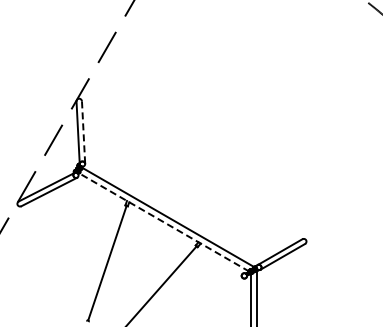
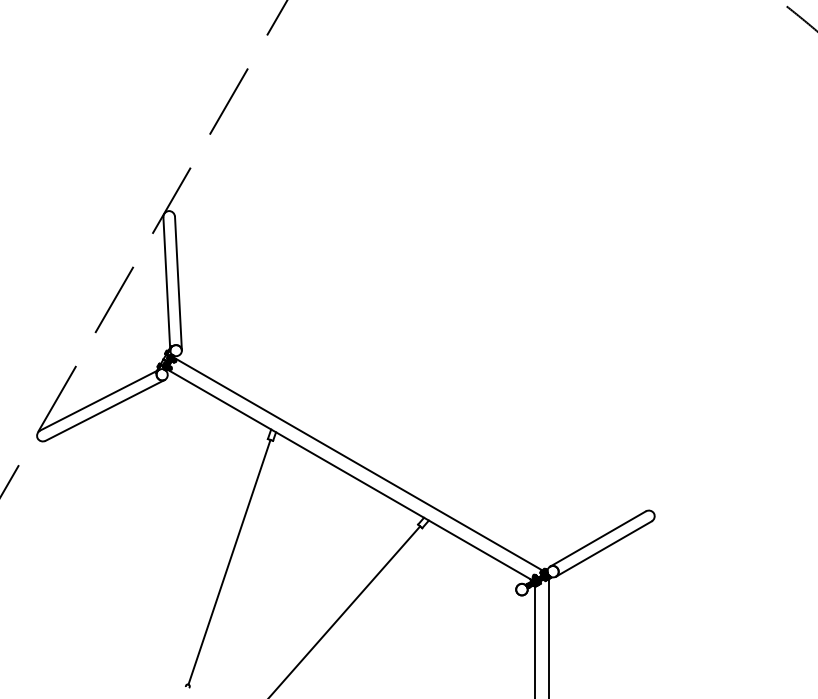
line: (83, 133) -> (178, 285), dashed -> solid
line: (163, 222) -> (349, 475), dashed -> solid

